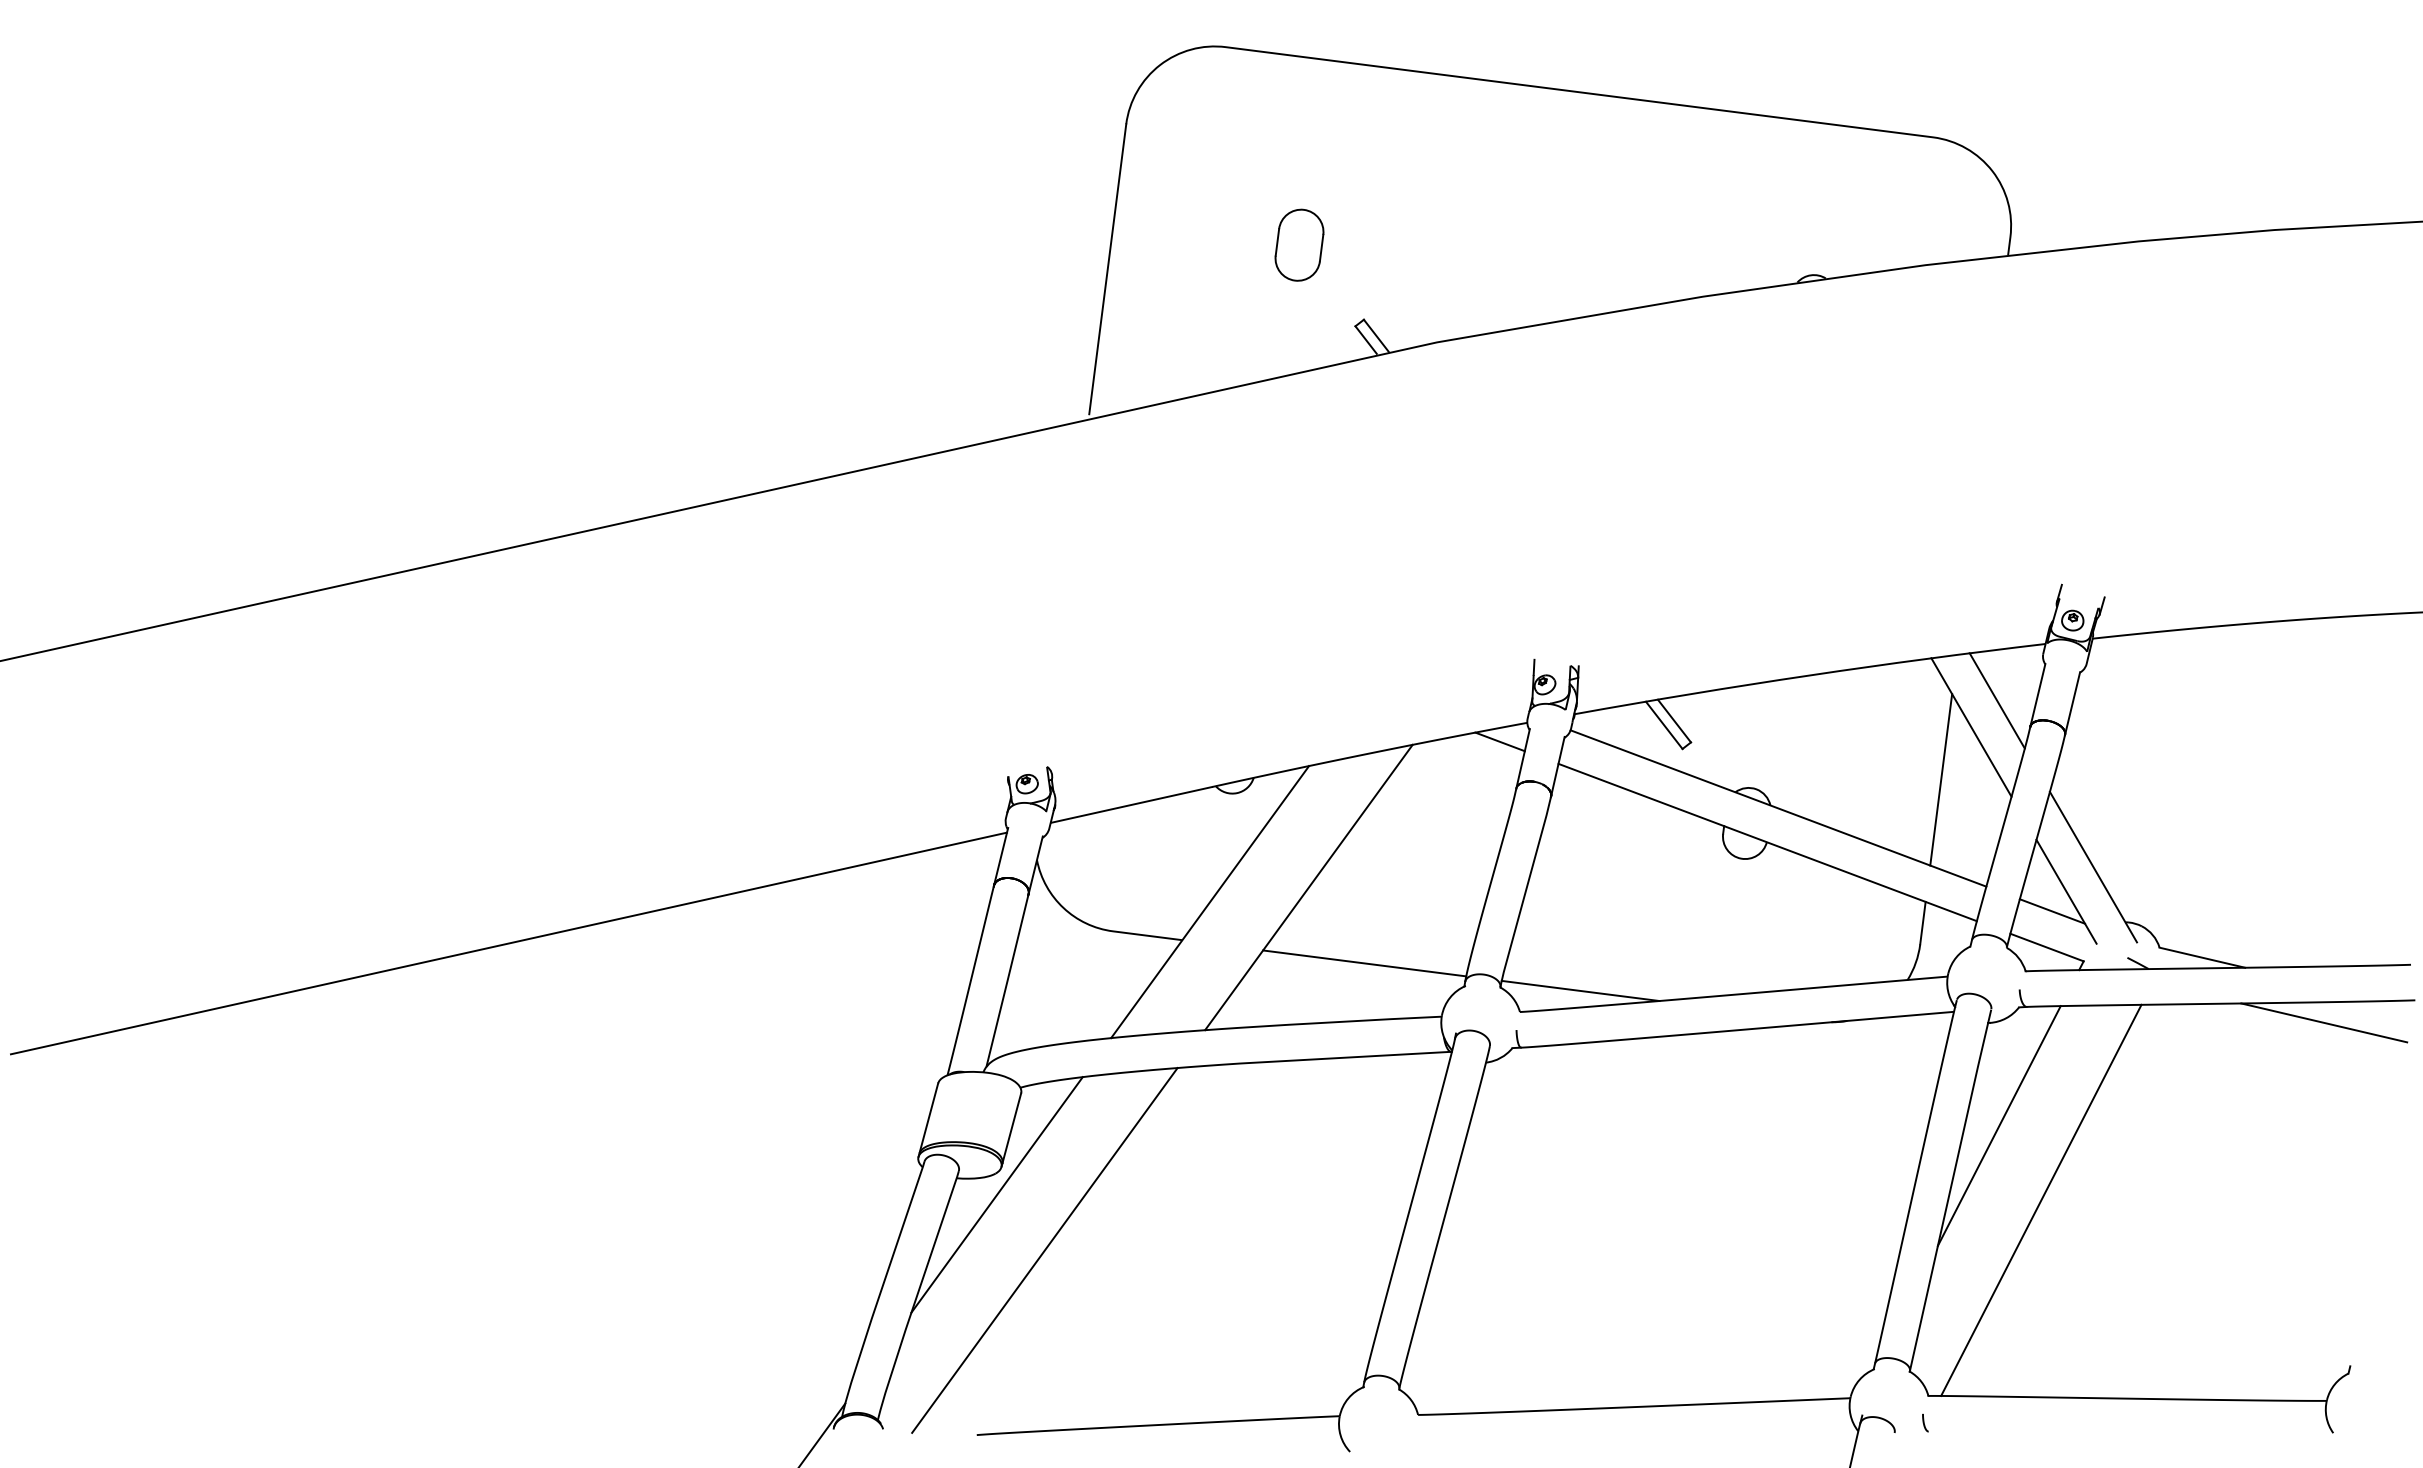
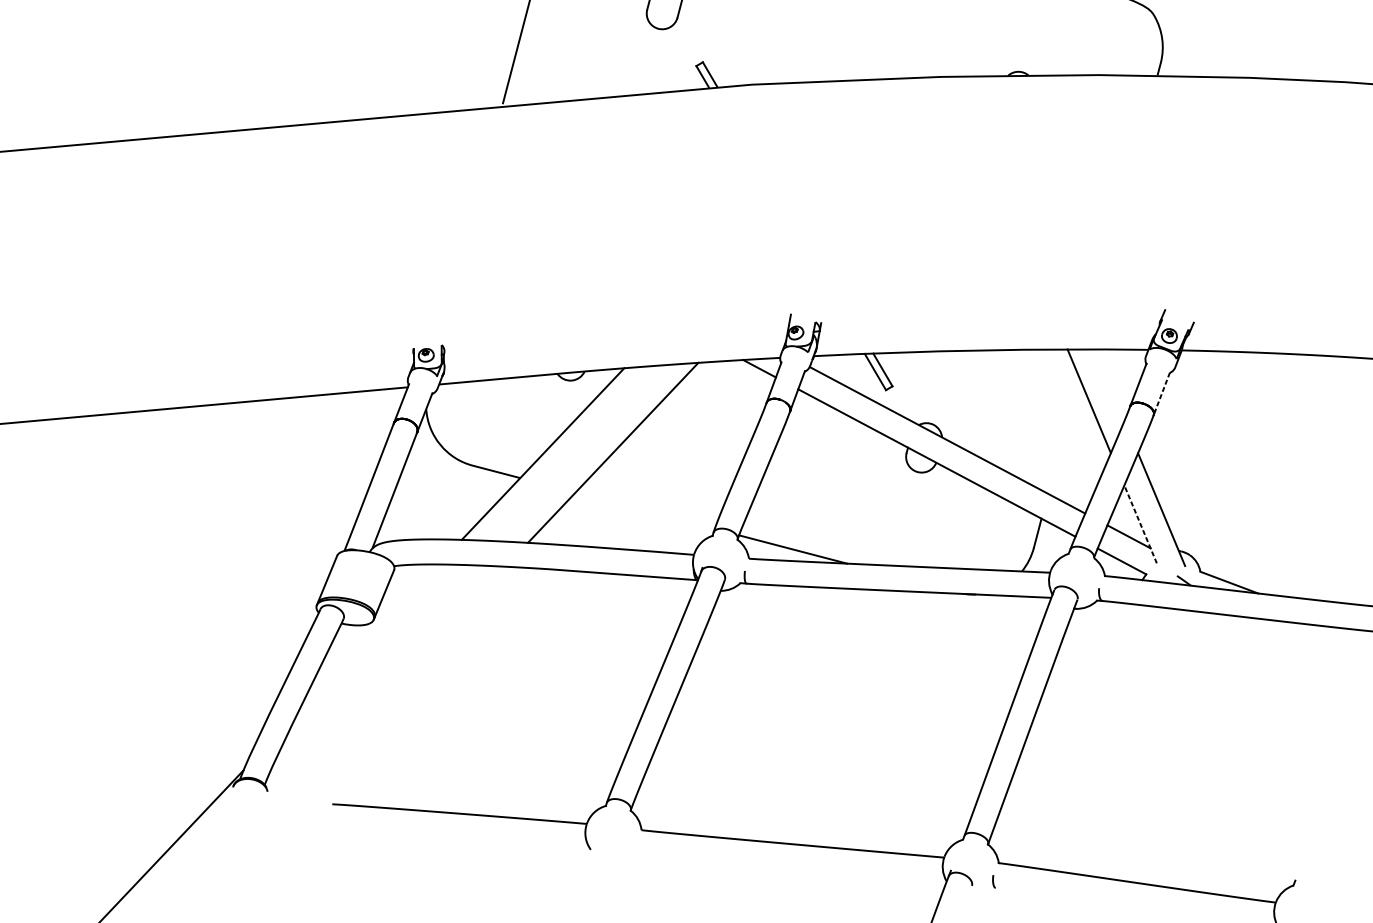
line: (1996, 700) -> (1109, 384), removed
line: (2072, 703) -> (1161, 393), solid -> dashed
line: (1941, 779) -> (1063, 434), removed
line: (2066, 891) -> (1140, 524), solid -> dashed
line: (1364, 963) -> (645, 510), removed
line: (2324, 1022) -> (1308, 638), removed
line: (1998, 1125) -> (1072, 681), removed
line: (996, 1194) -> (367, 638), removed
line: (2041, 1199) -> (1095, 736), removed
line: (1044, 1250) -> (396, 681), removed

